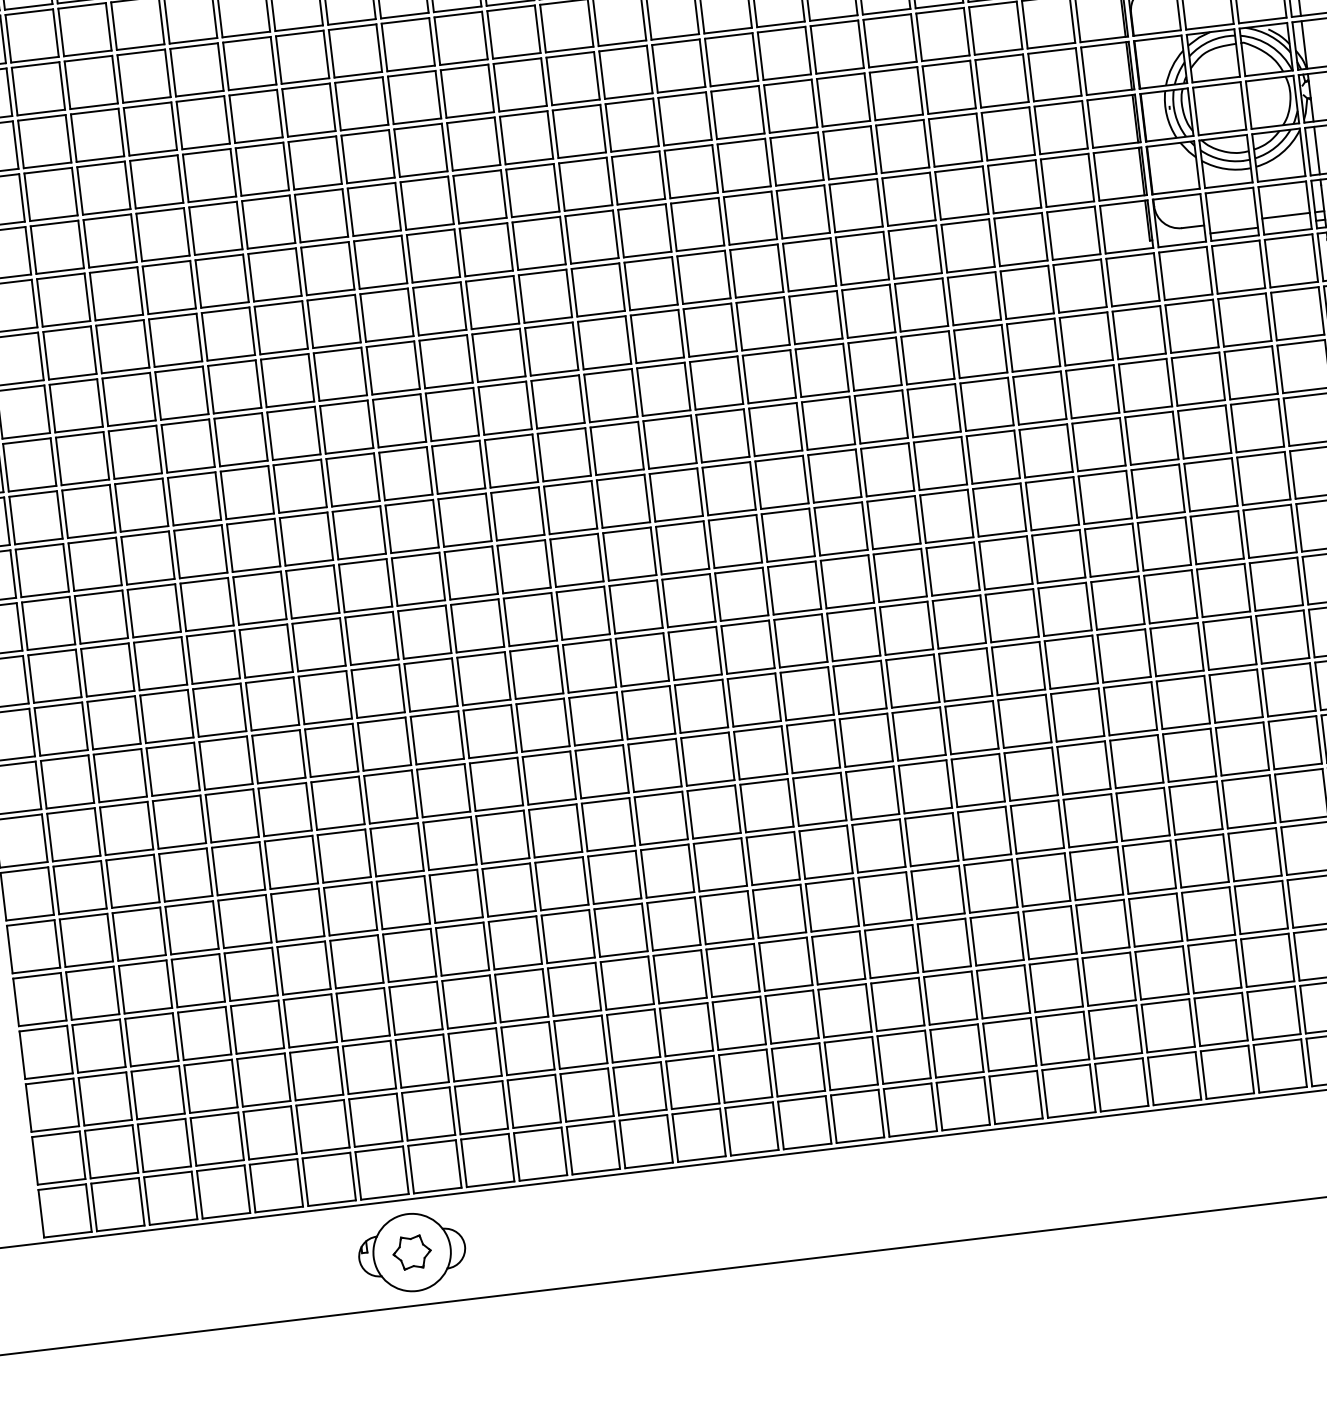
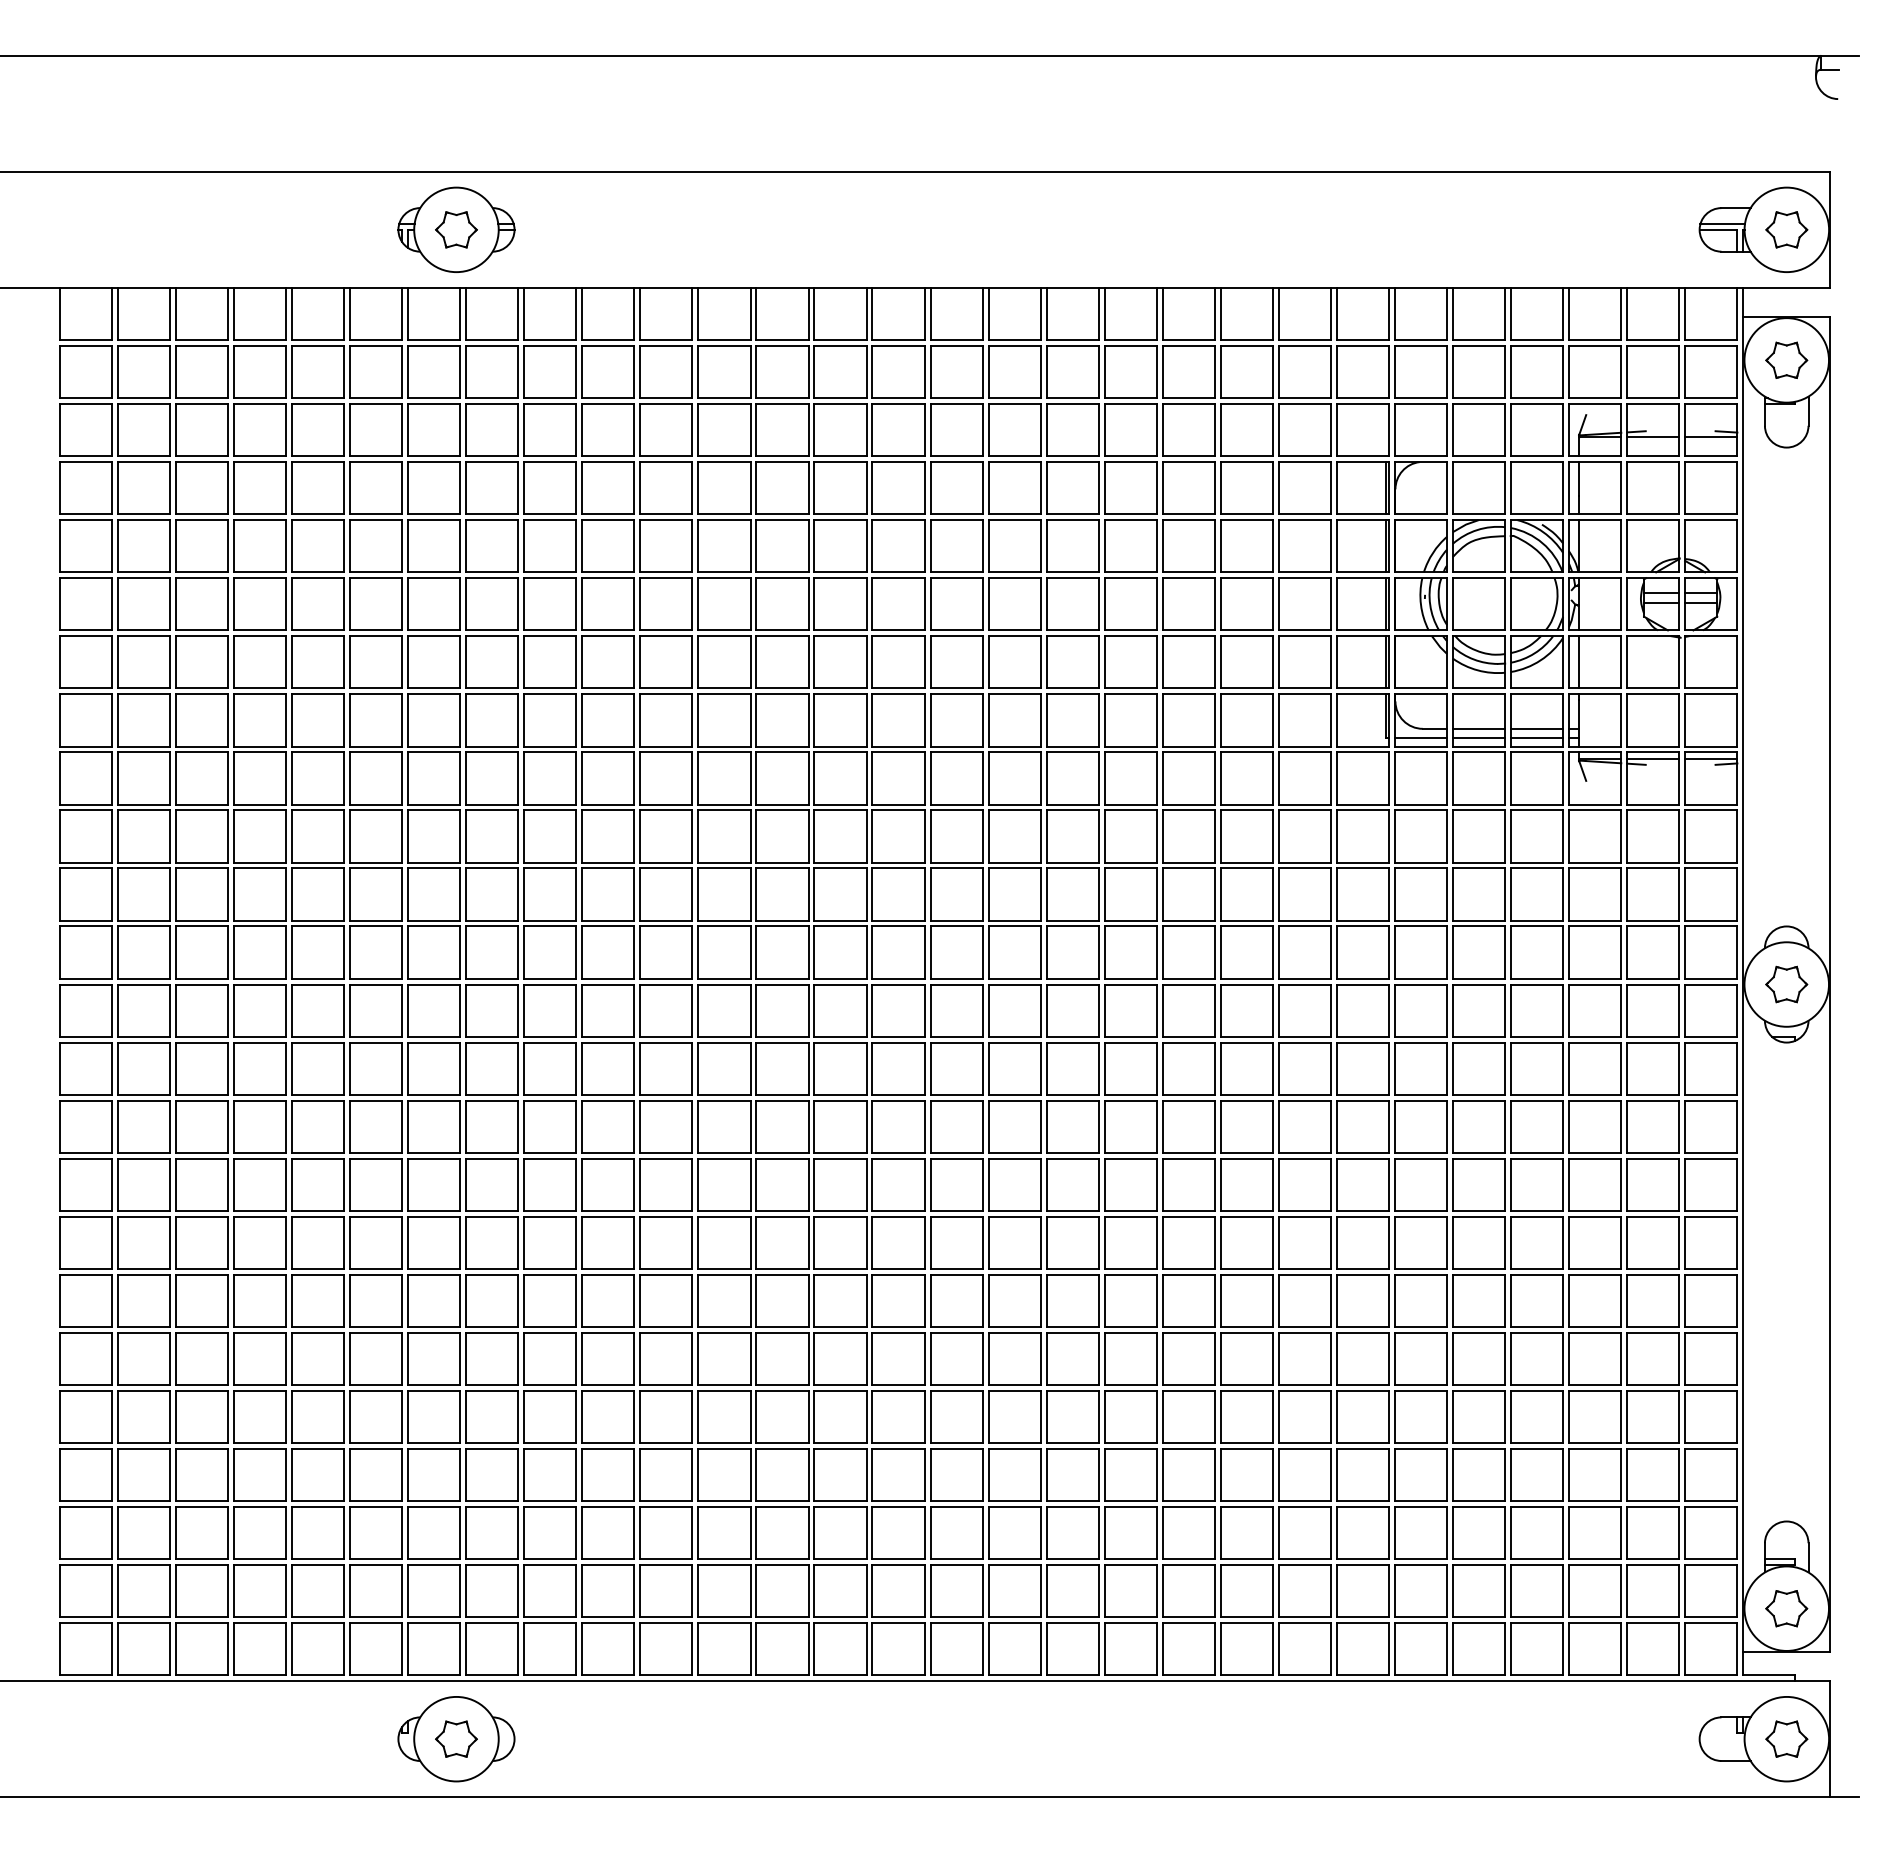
line: (1232, 221) -> (1478, 728), added
line: (1286, 224) -> (1536, 738), added
line: (1180, 237) -> (1420, 738), added

